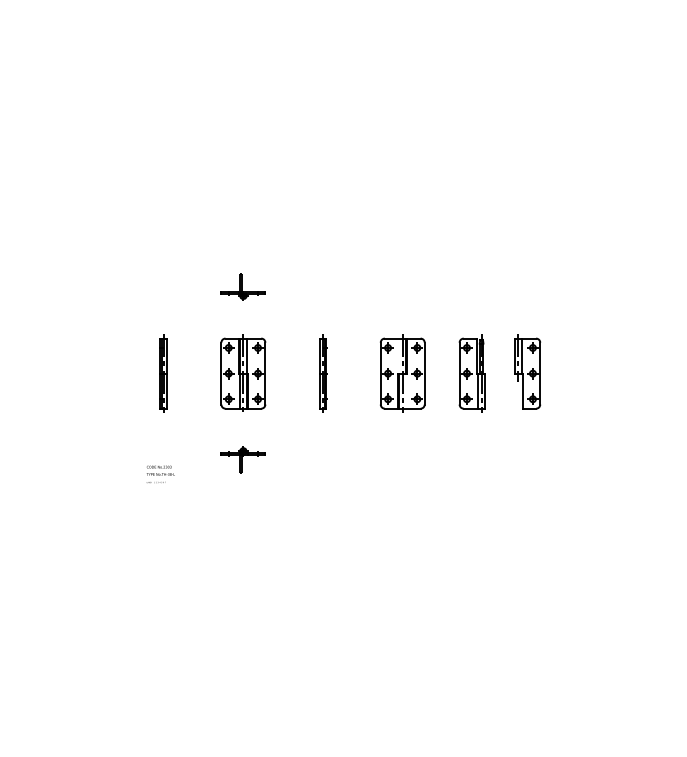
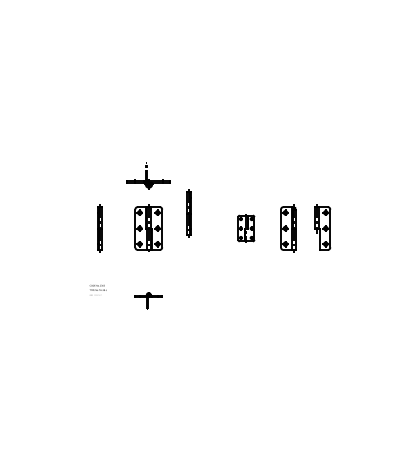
part: (242, 285) -> (148, 174), size x1.6
part: (323, 373) -> (188, 213), moved
part: (403, 373) -> (246, 228), size x0.6
part: (242, 460) -> (148, 300), moved

